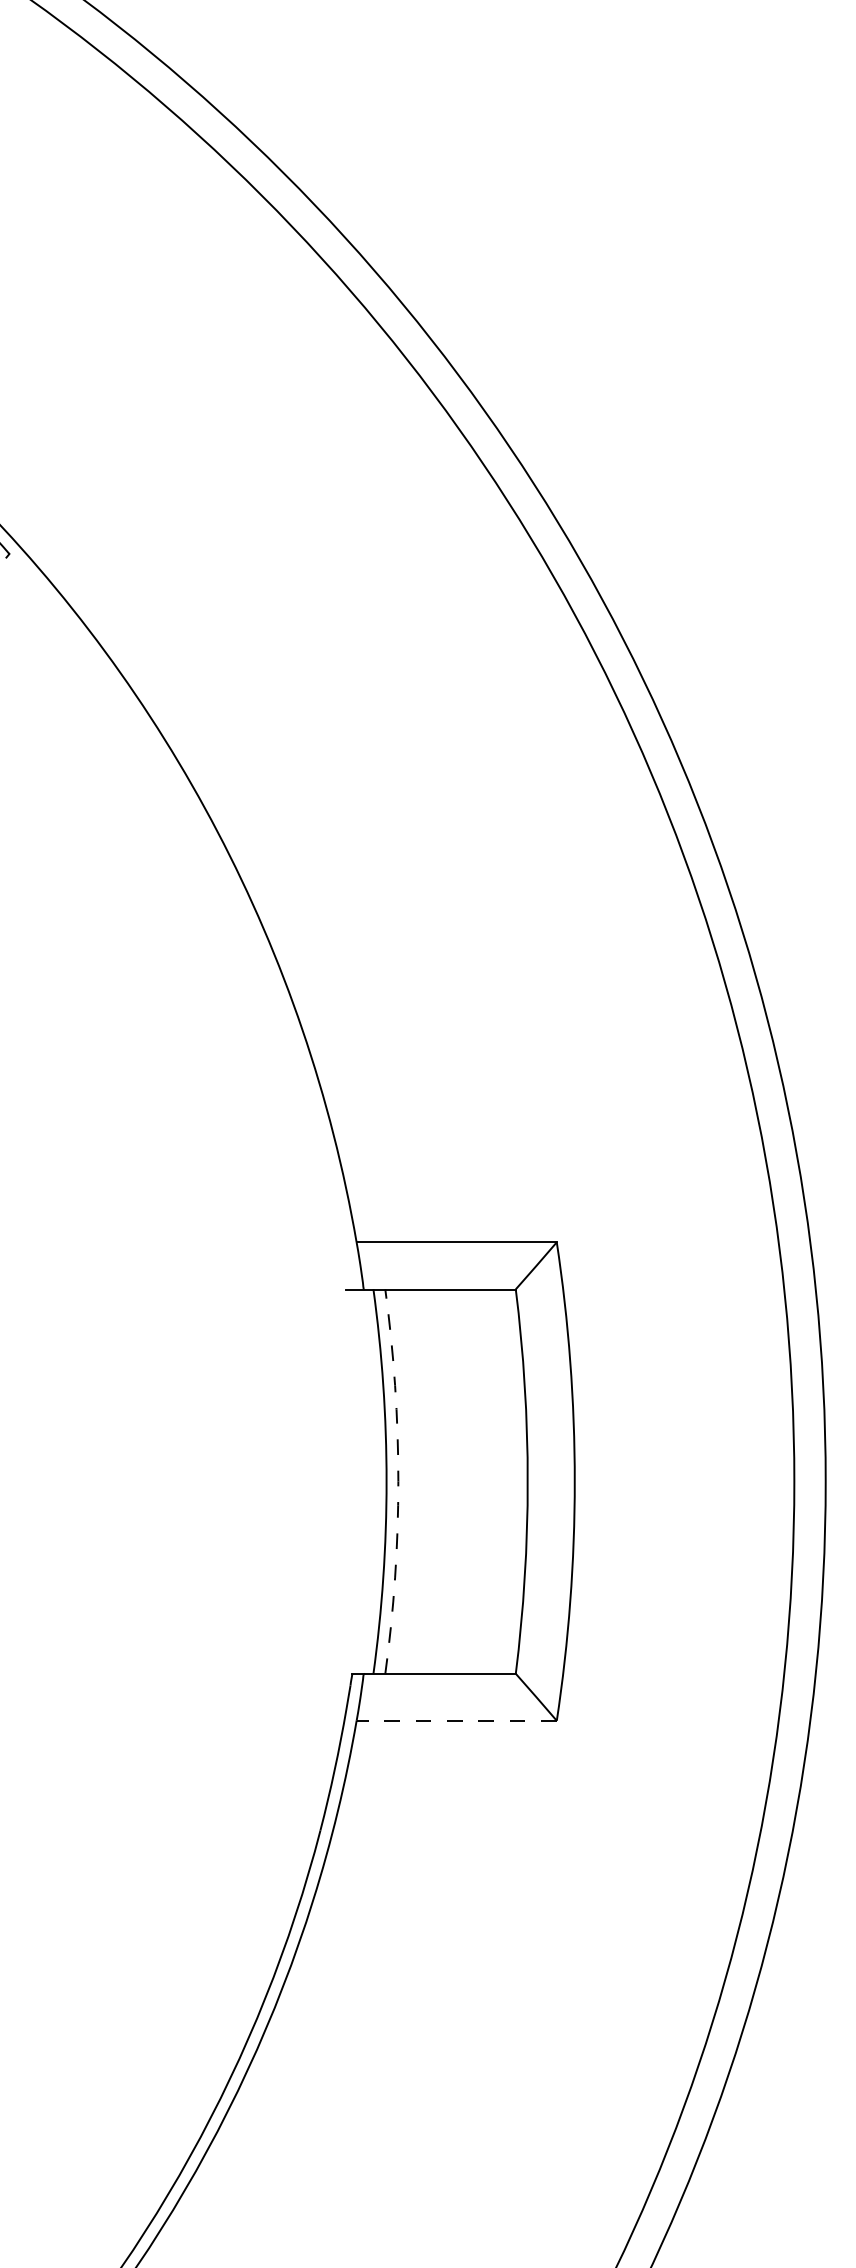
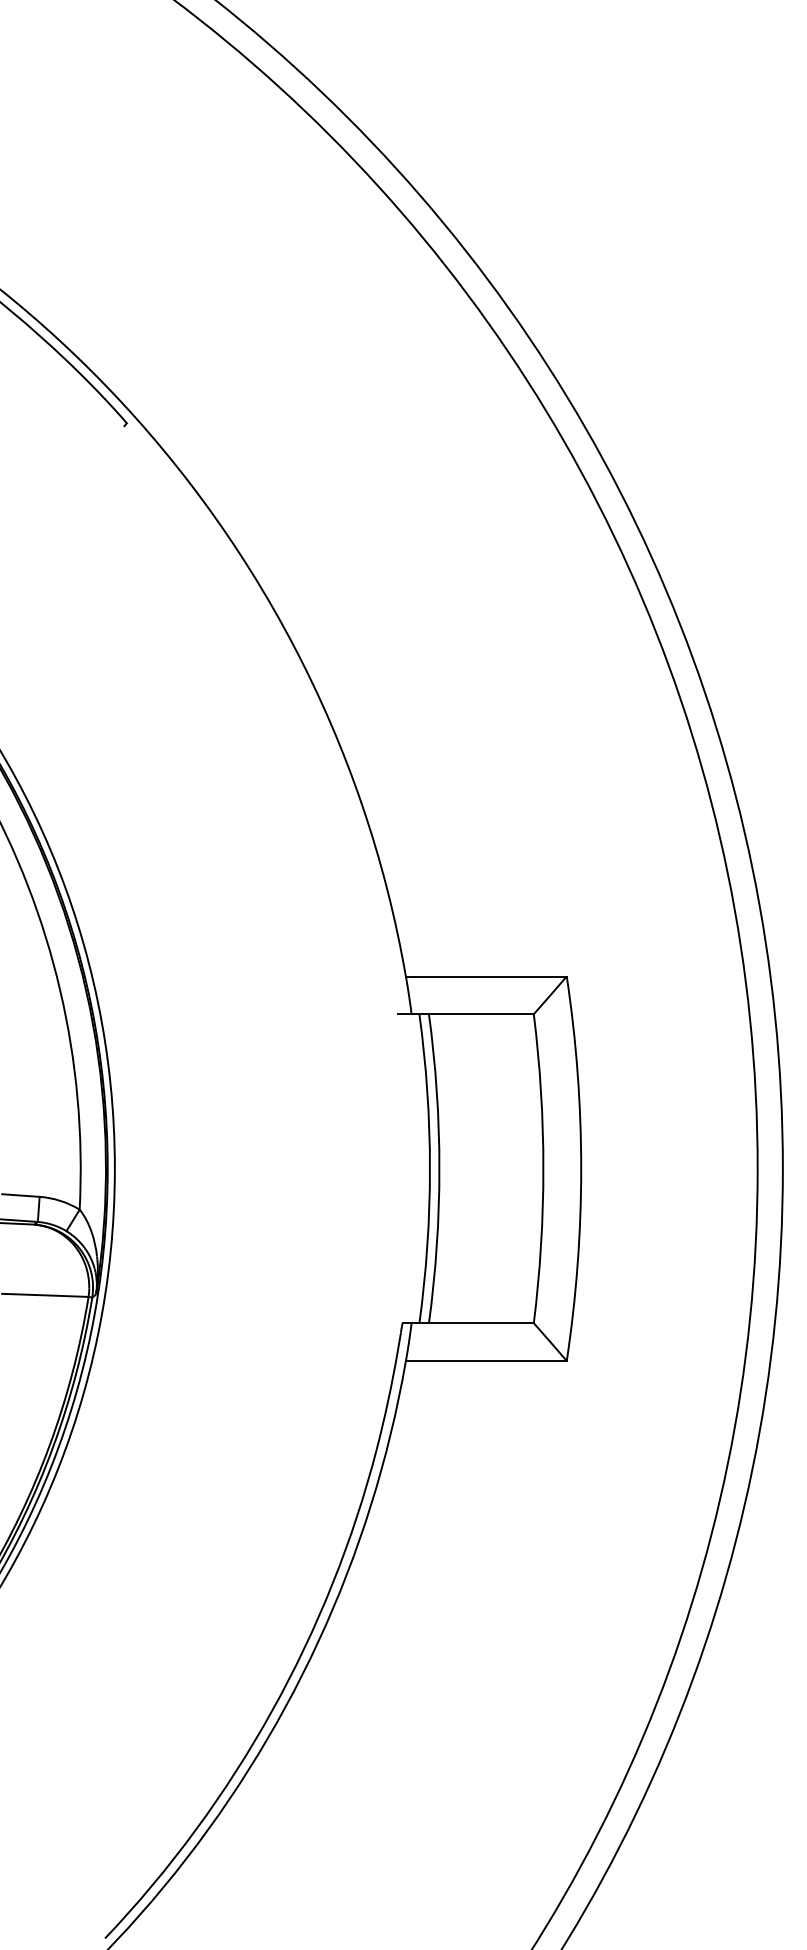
arc: (398, 1481) -> (439, 1168), dashed -> solid
line: (455, 1720) -> (485, 1360), dashed -> solid

